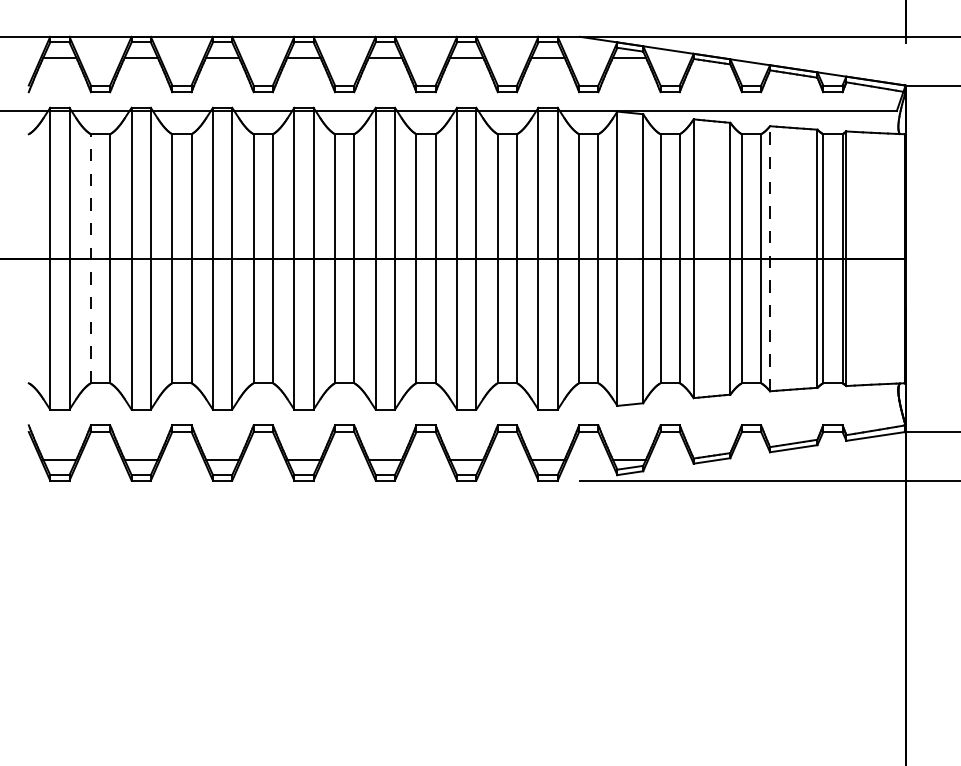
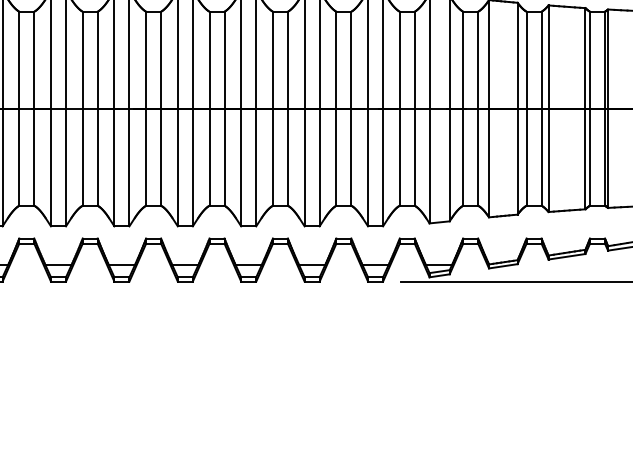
line: (90, 258) -> (18, 108), dashed -> solid
line: (770, 258) -> (548, 108), dashed -> solid

